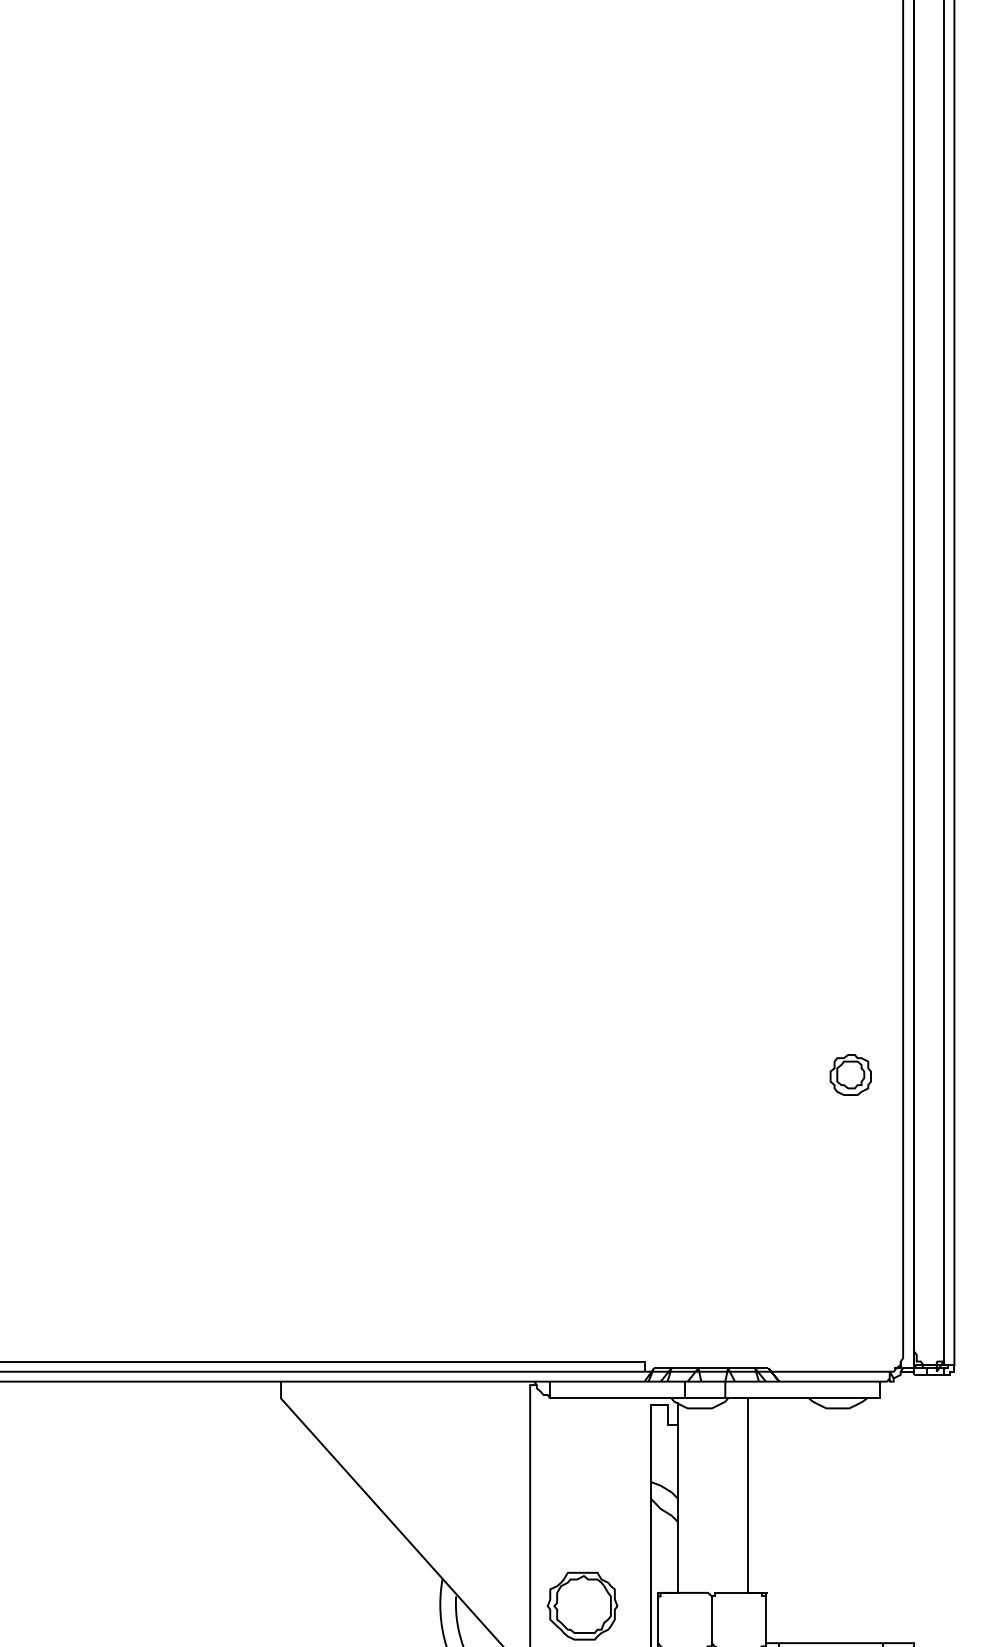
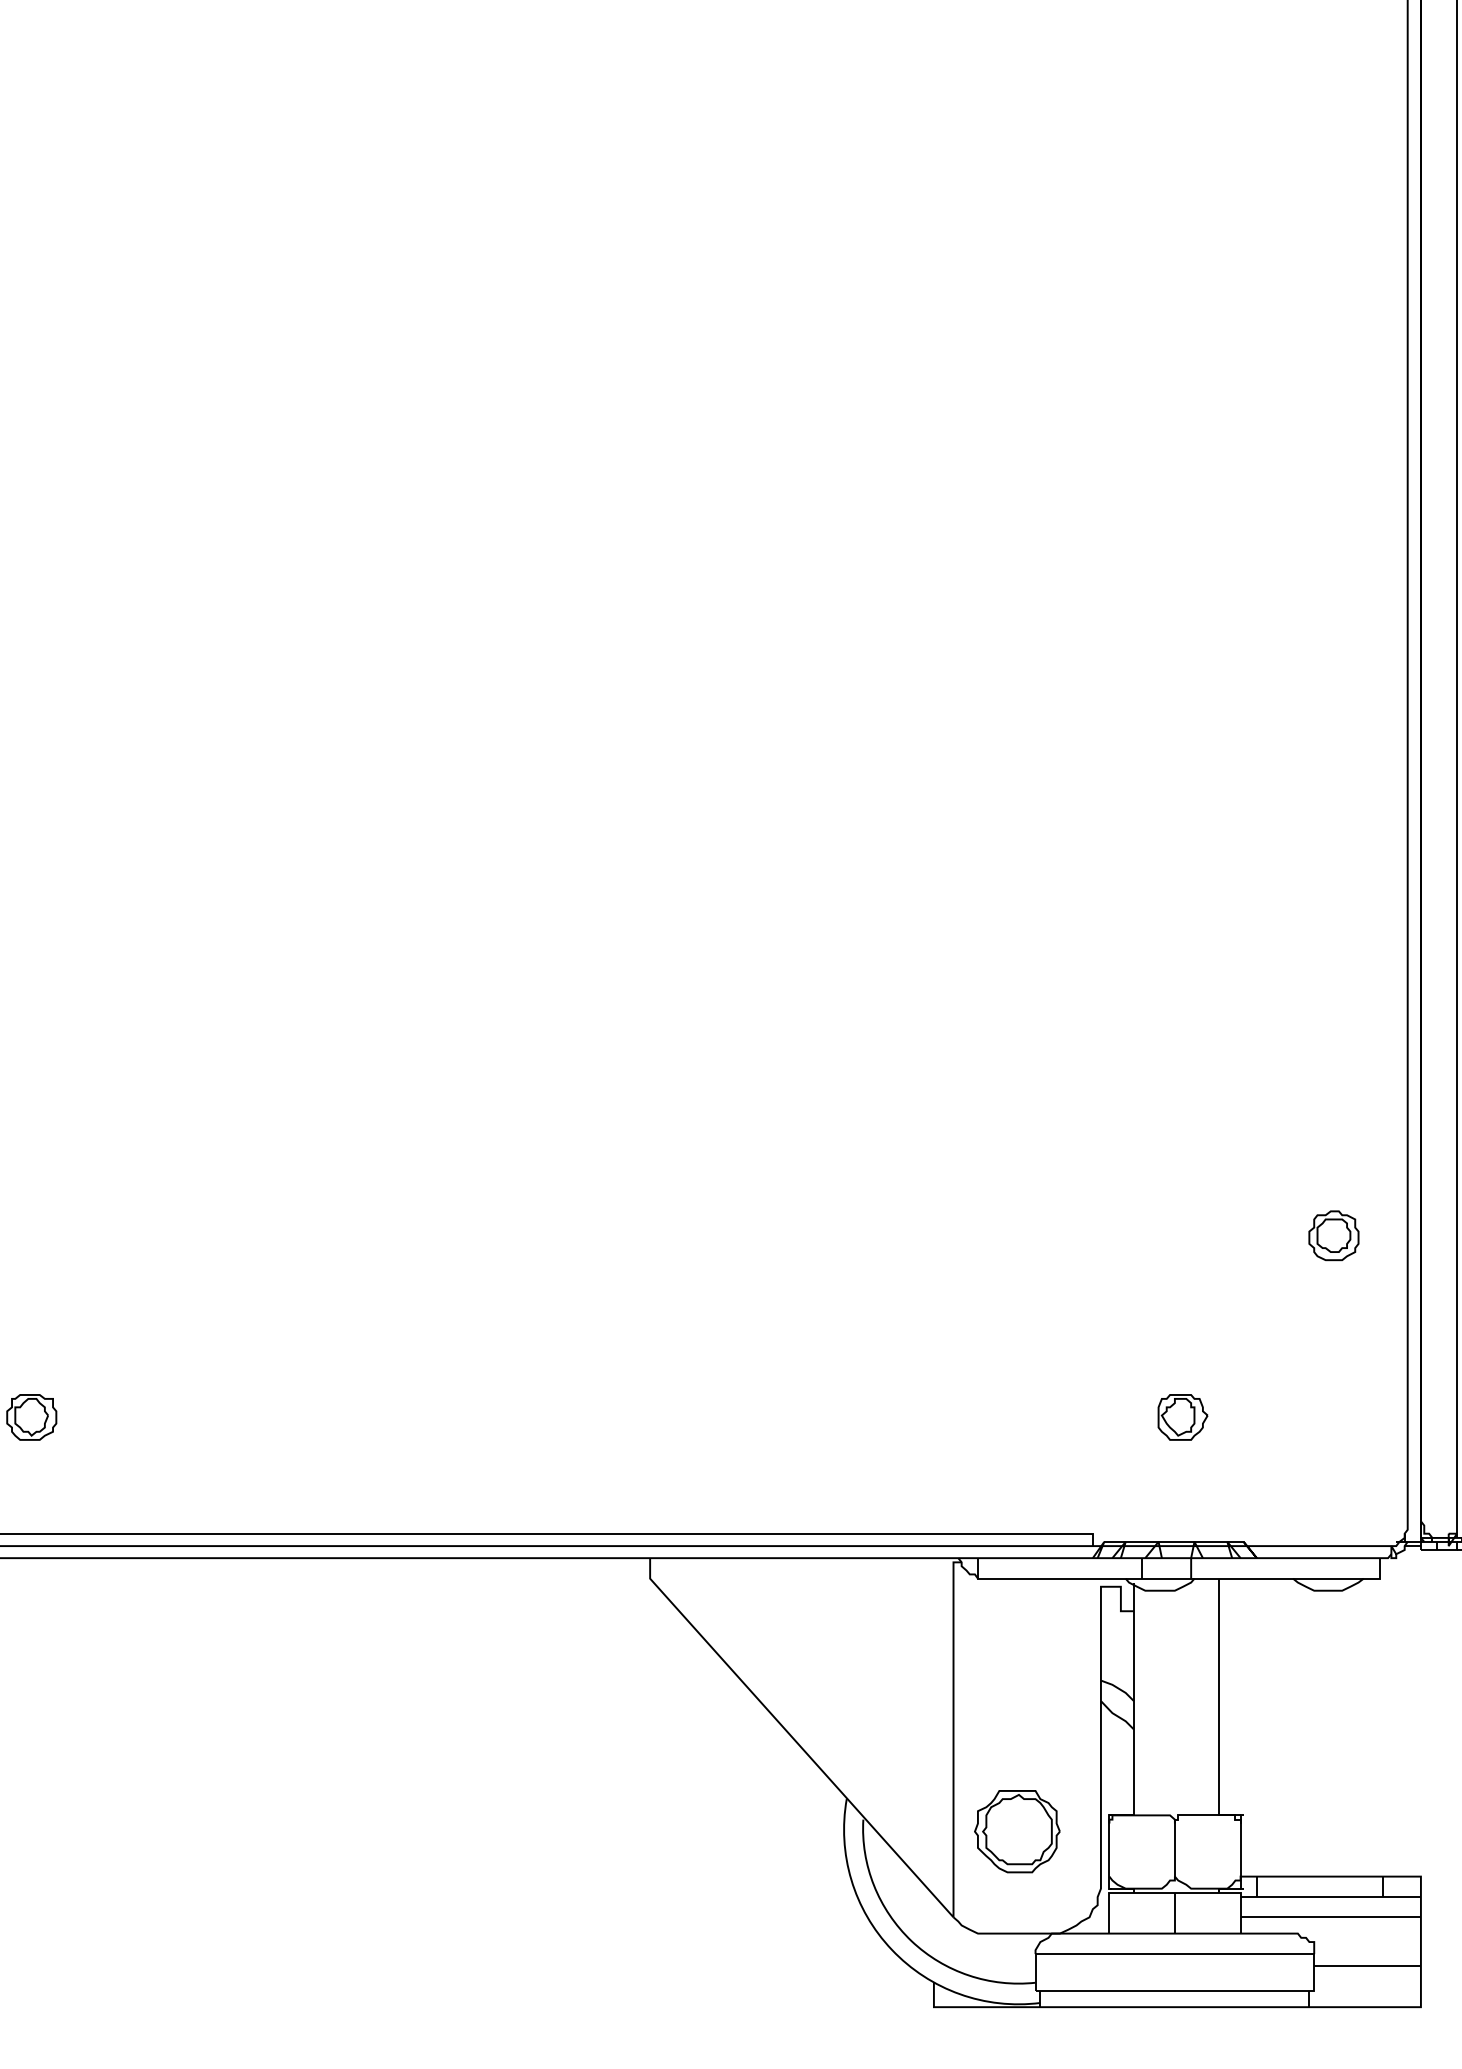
part: (850, 1074) -> (1333, 1235), moved
part: (718, 1266) -> (1182, 1417), added

